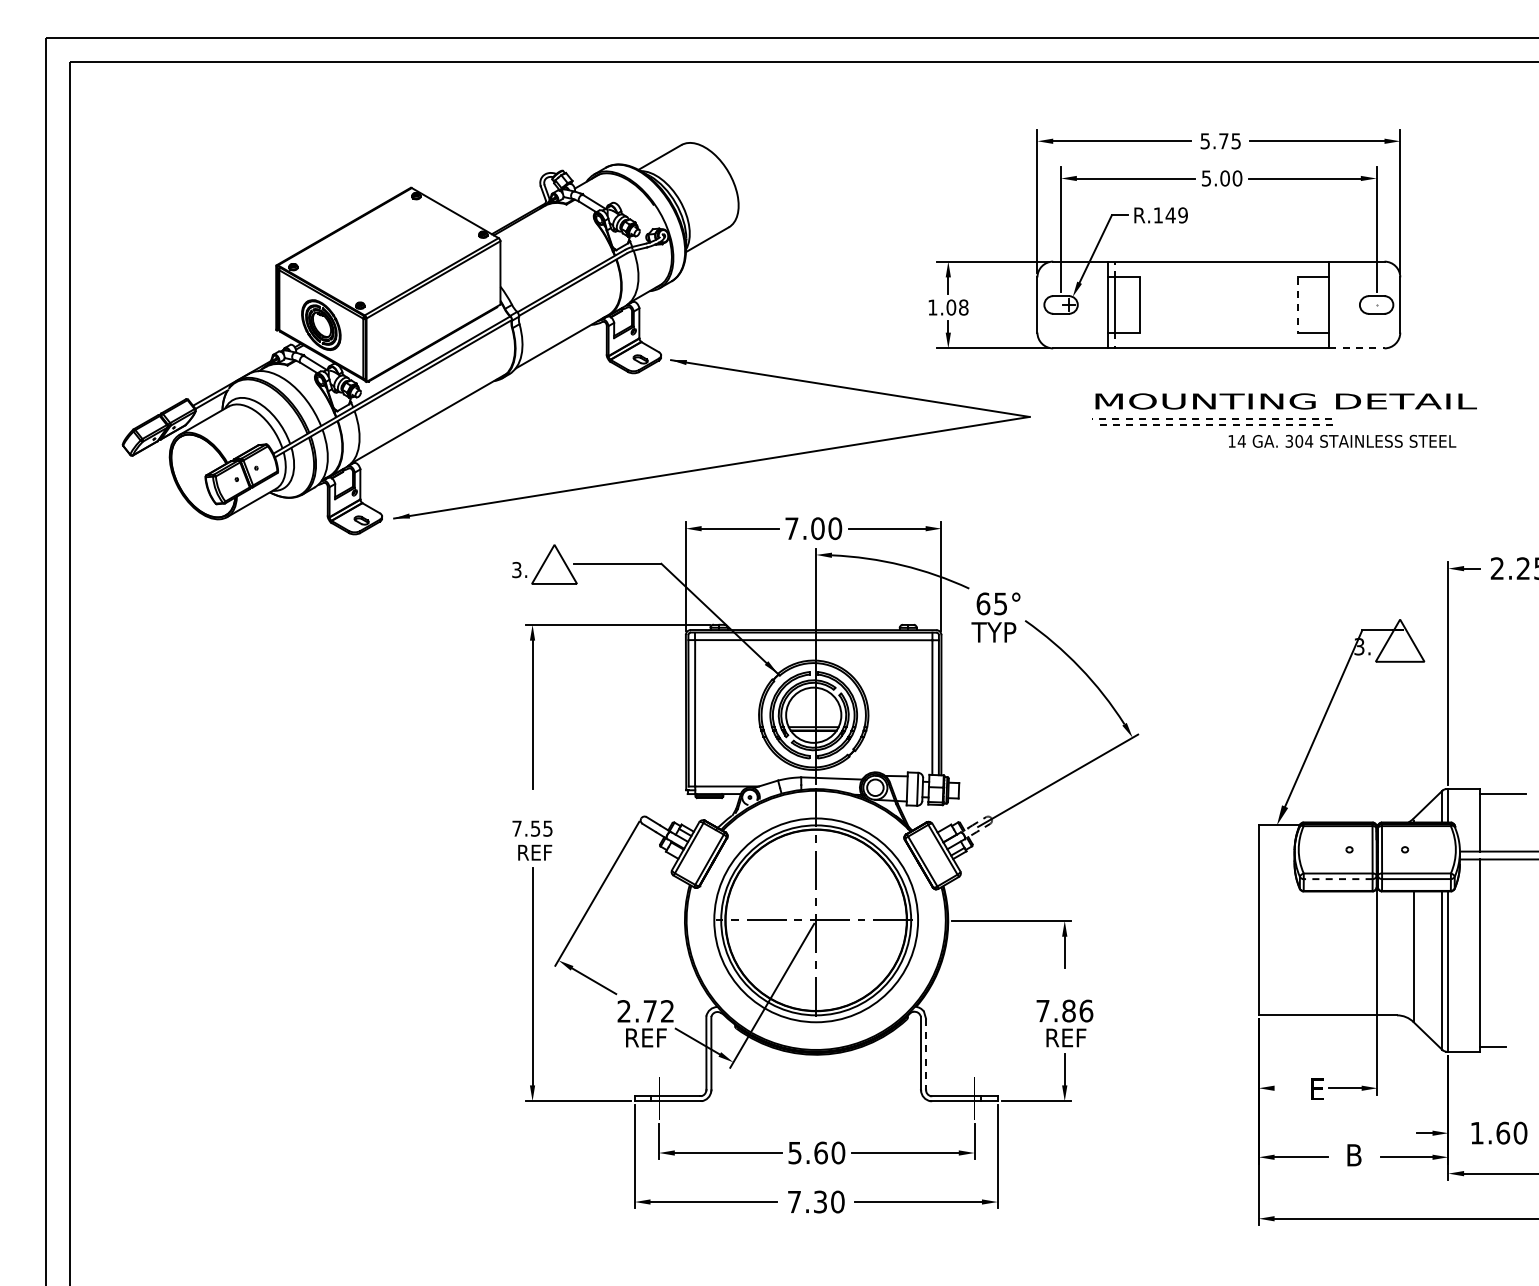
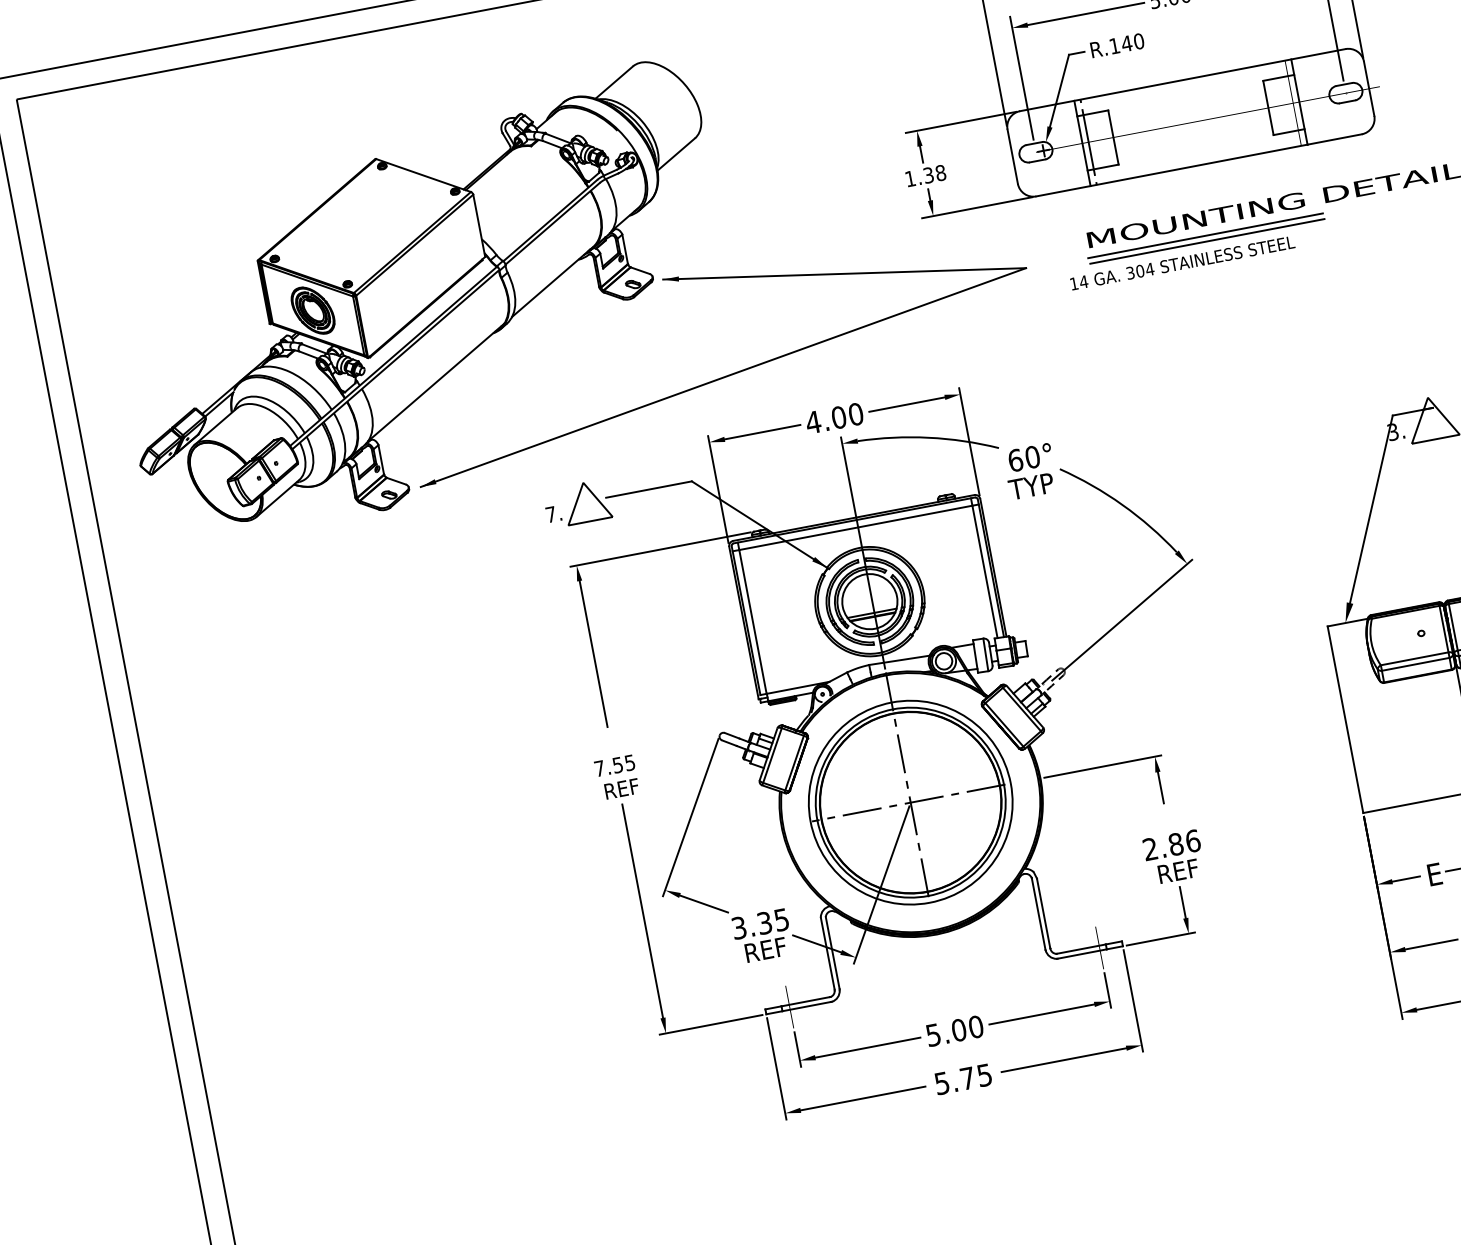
text: (1182, 215) -> (1138, 41), R.149 -> R.140
line: (1297, 305) -> (1268, 108), dashed -> solid
text: (951, 307) -> (928, 175), 1.08 -> 1.38
line: (1356, 348) -> (1334, 139), dashed -> solid
line: (1211, 418) -> (1204, 235), dashed -> solid
line: (1212, 424) -> (1207, 241), dashed -> solid
text: (1342, 440) -> (1182, 262), moved
text: (791, 528) -> (813, 422), 7.00 -> 4.00
text: (516, 569) -> (550, 514), 3. -> 7.
text: (1000, 603) -> (1032, 456), 65° -> 60°
line: (1337, 879) -> (1415, 664), dashed -> solid
text: (1042, 1010) -> (1149, 848), 7.86 -> 2.86
text: (645, 1011) -> (760, 924), 2.72 -> 3.35
line: (926, 1054) -> (1044, 913), dashed -> solid
line: (1288, 1088) -> (1406, 879), added
text: (820, 1152) -> (958, 1029), 5.60 -> 5.00
text: (816, 1201) -> (963, 1078), 7.30 -> 5.75

